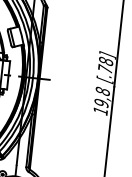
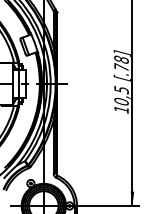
text: (102, 96) -> (121, 95), 19,8 -> 10,5

